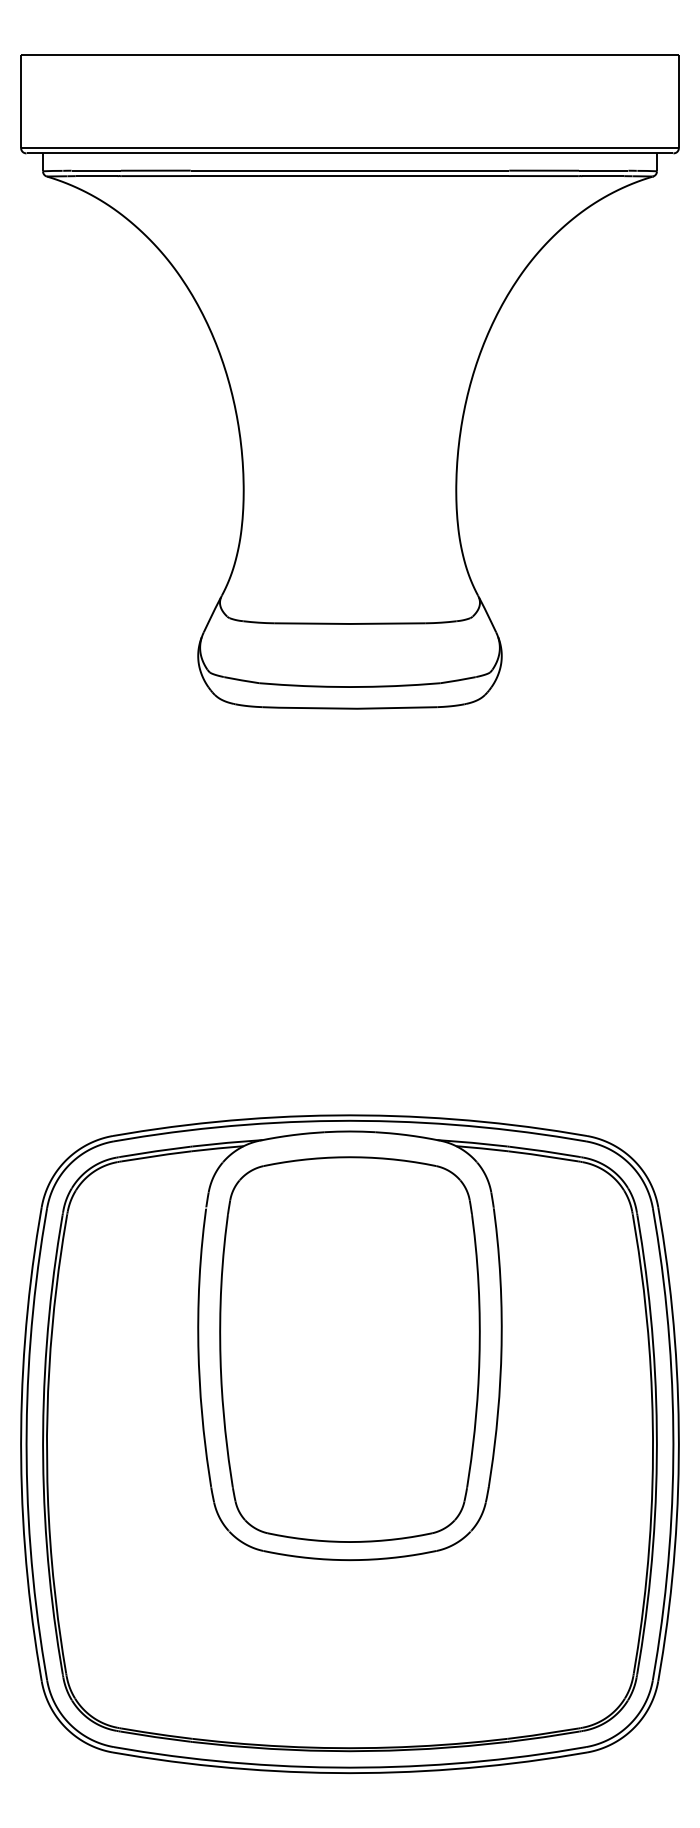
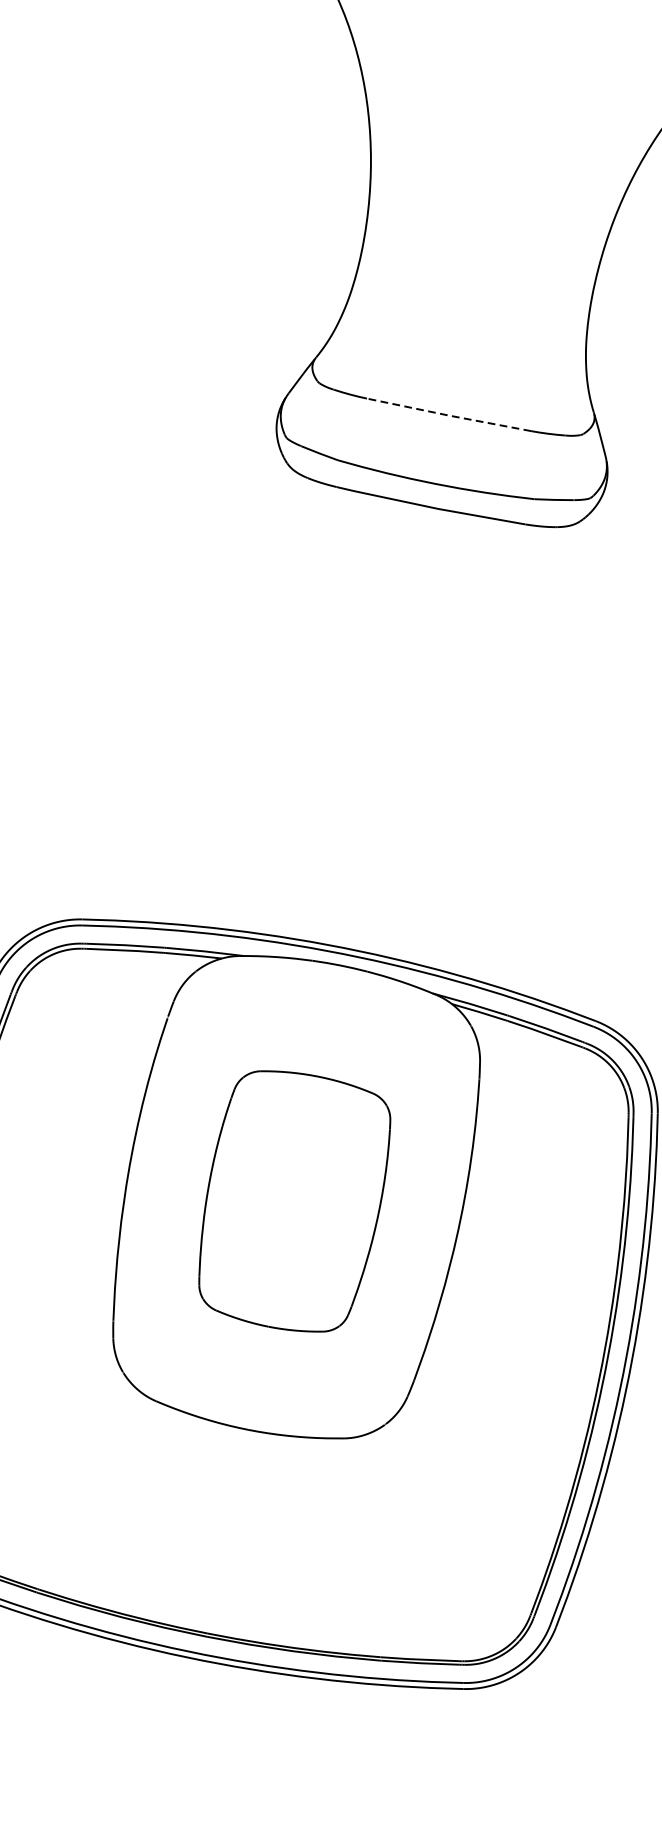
line: (350, 623) -> (449, 415), solid -> dashed
part: (349, 1349) -> (292, 1201), size x0.6

